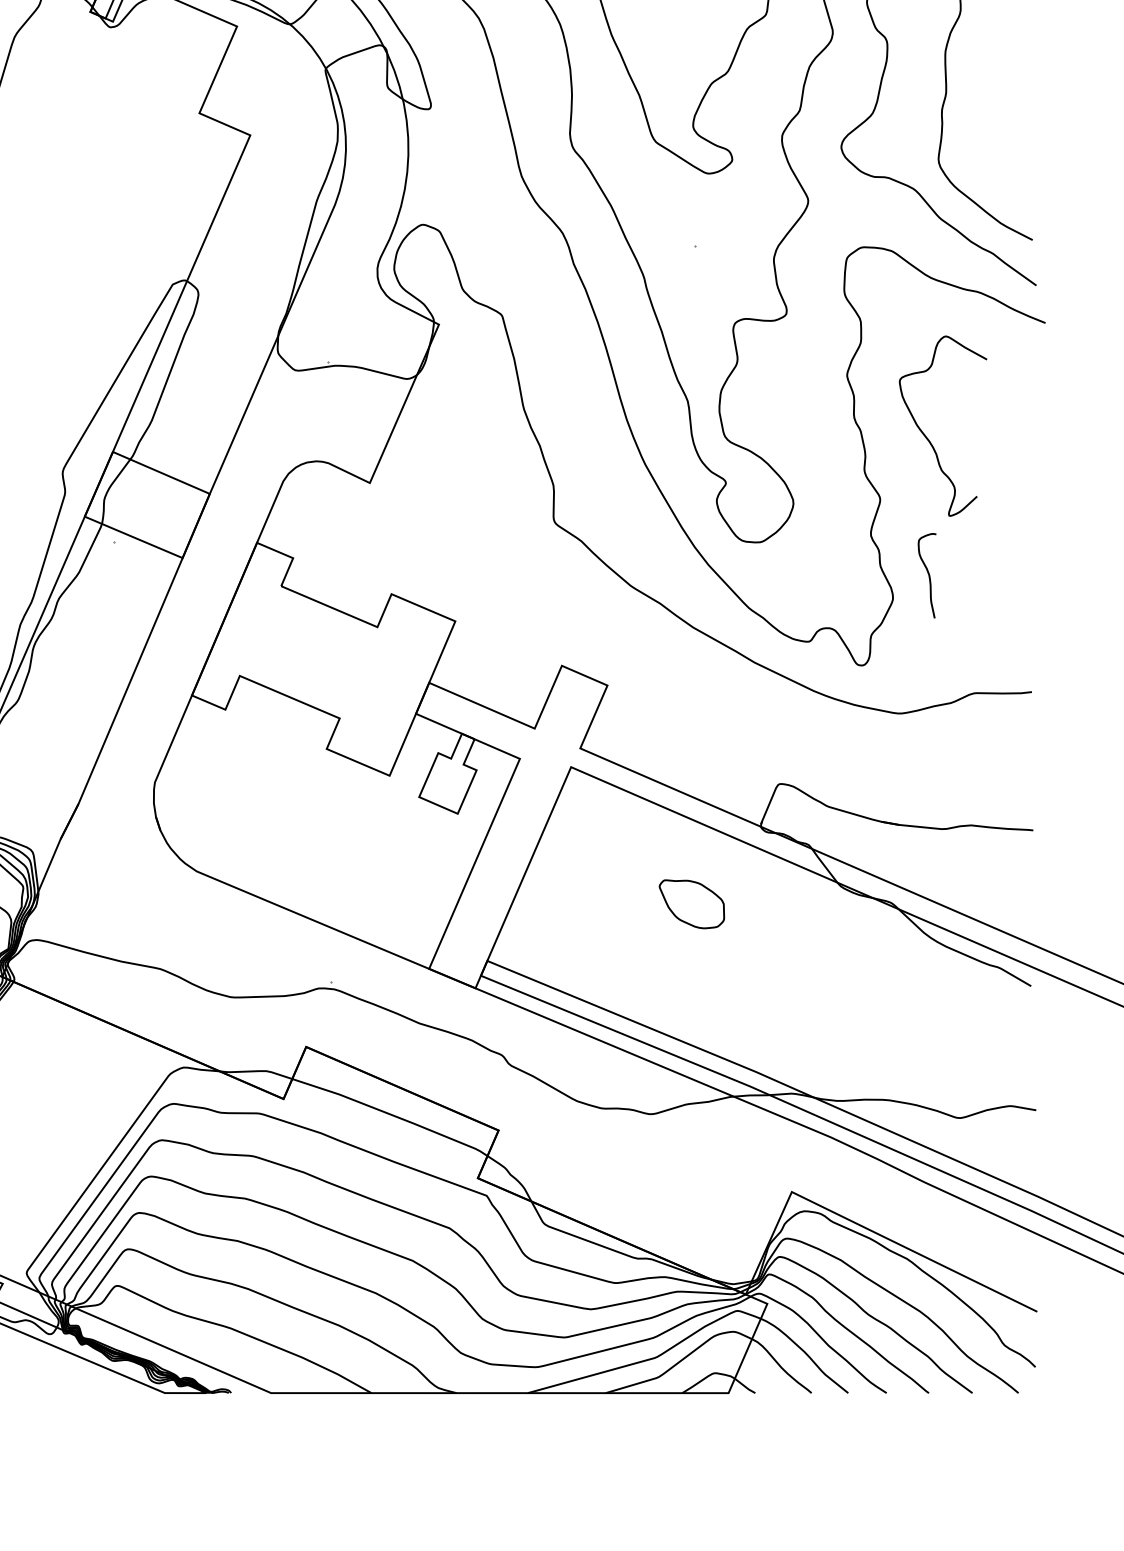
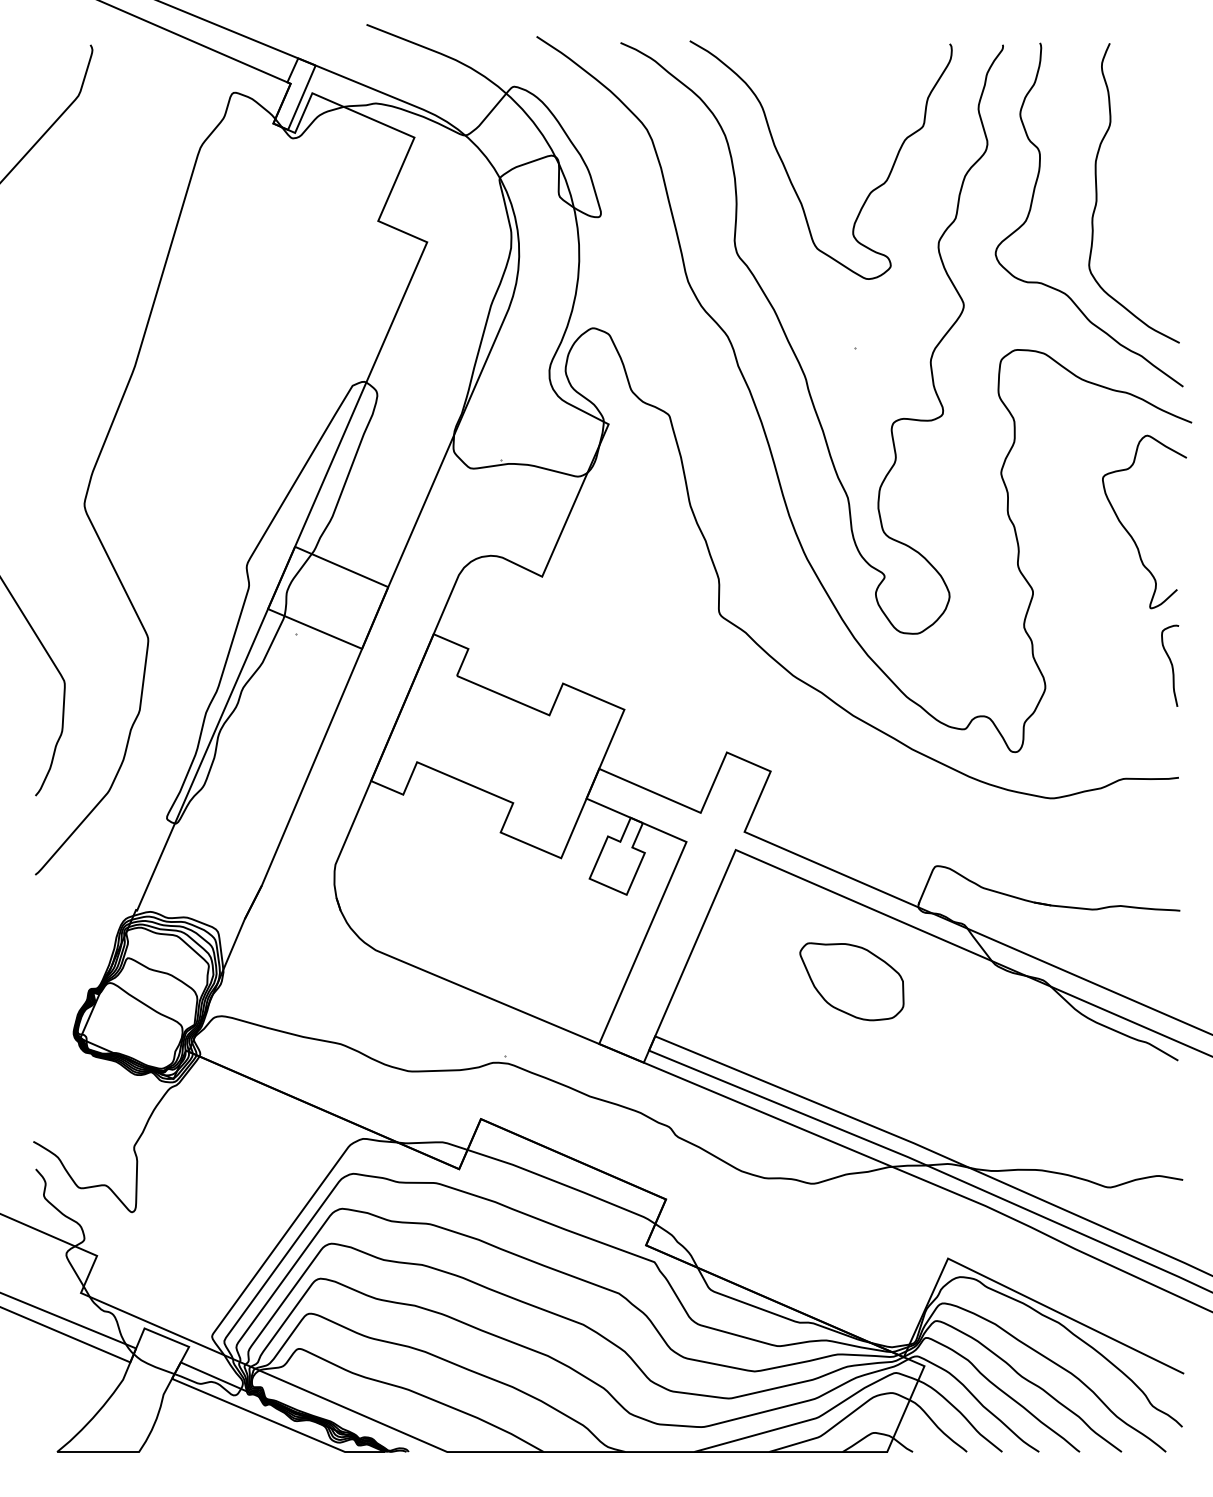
curve: (927, 437) -> (1129, 532), moved
curve: (928, 575) -> (1171, 665), moved
part: (691, 903) -> (851, 981), size x1.67

